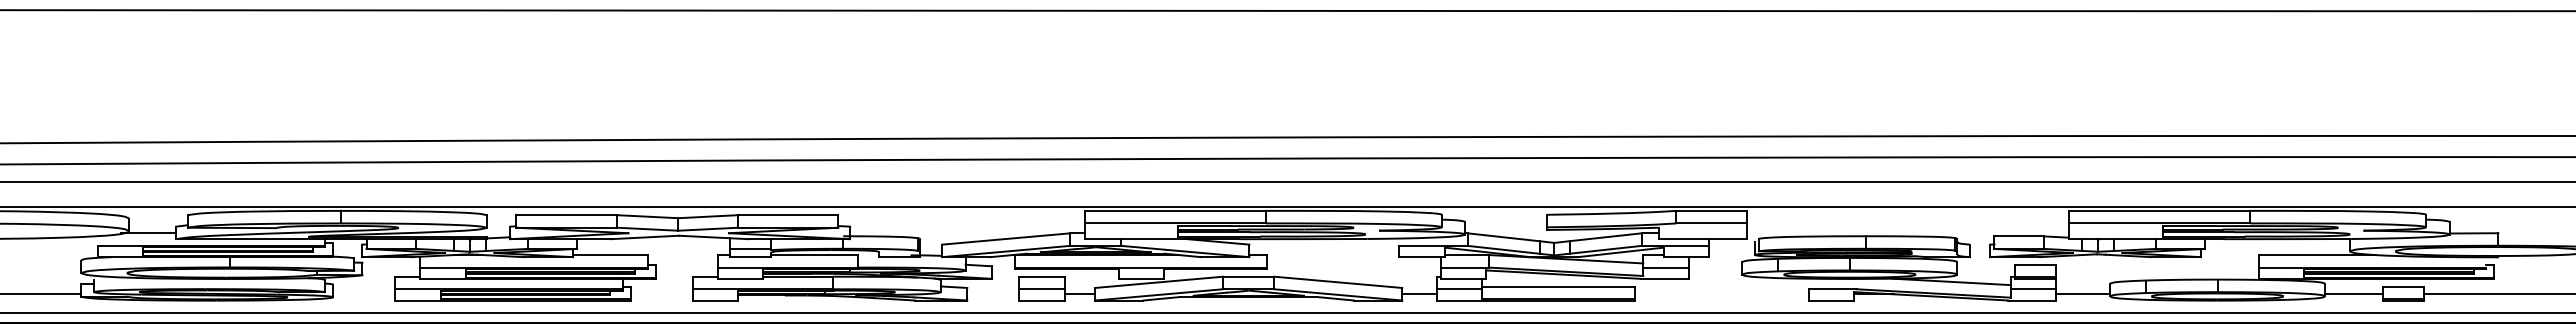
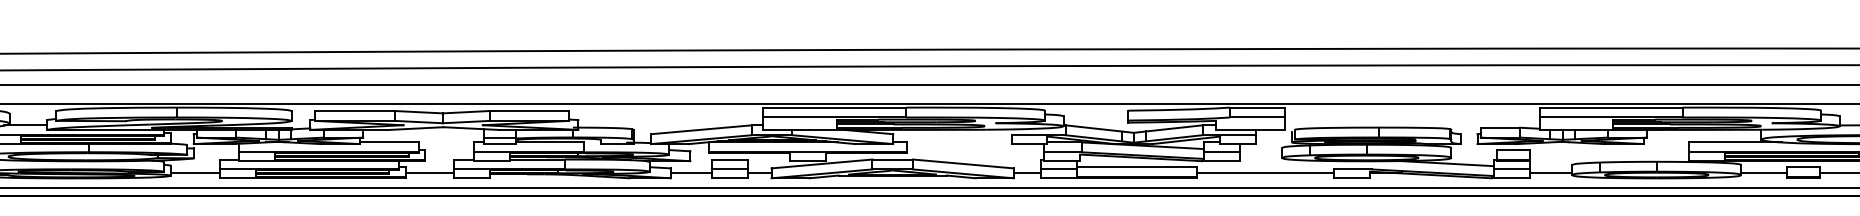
line: (364, 294) -> (195, 173), added
line: (661, 294) -> (429, 173), added
line: (993, 294) -> (691, 173), added
line: (1721, 294) -> (1265, 173), added

